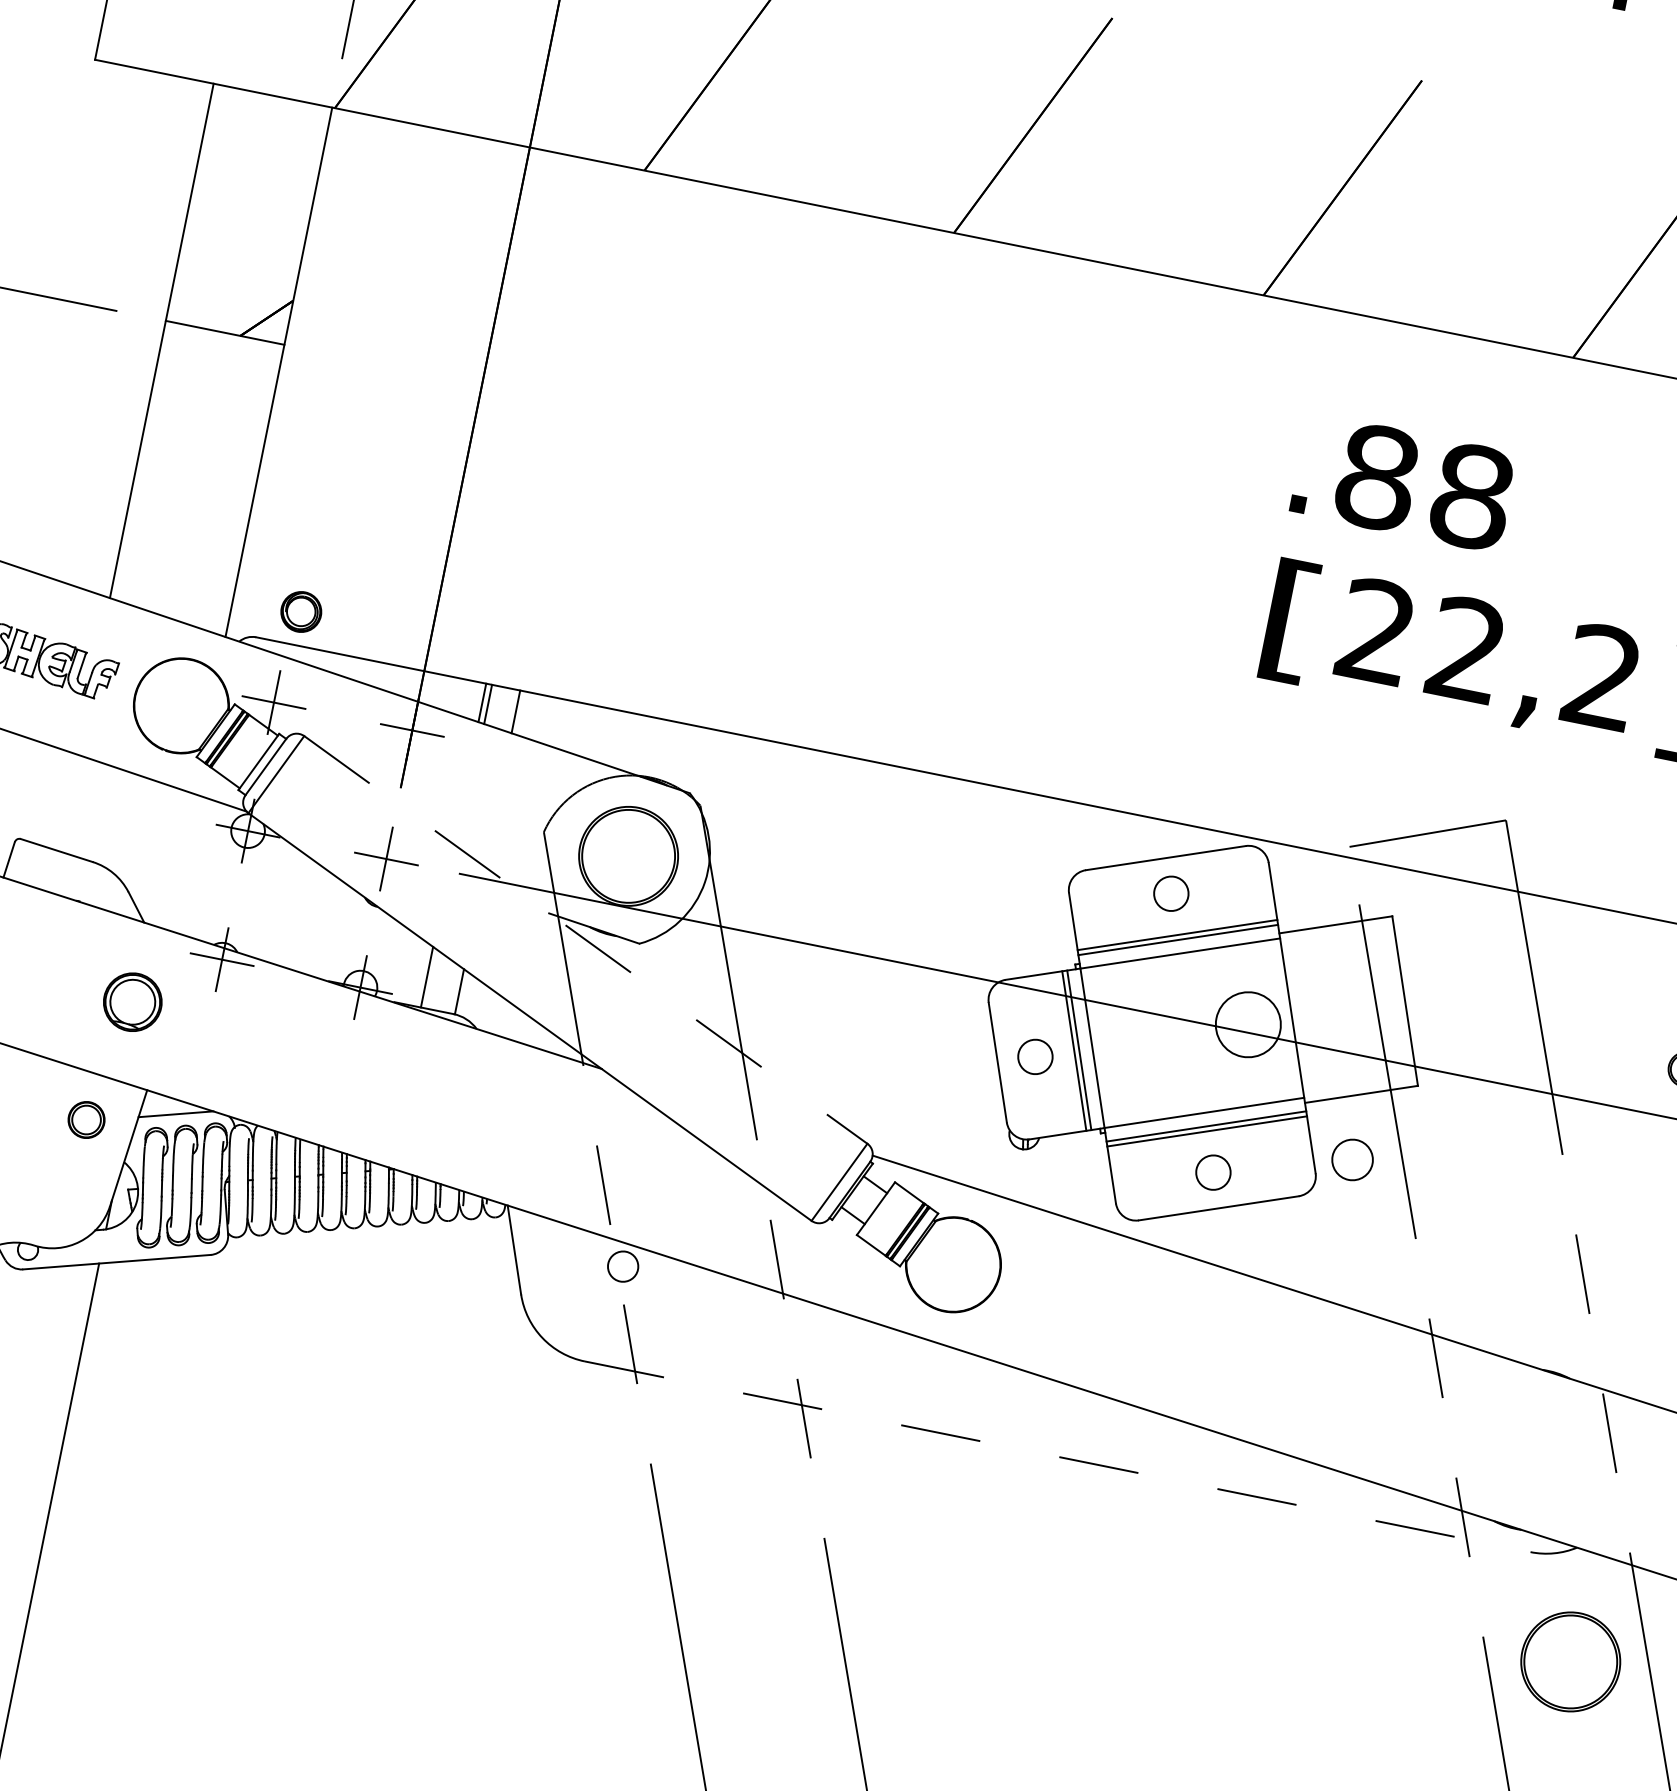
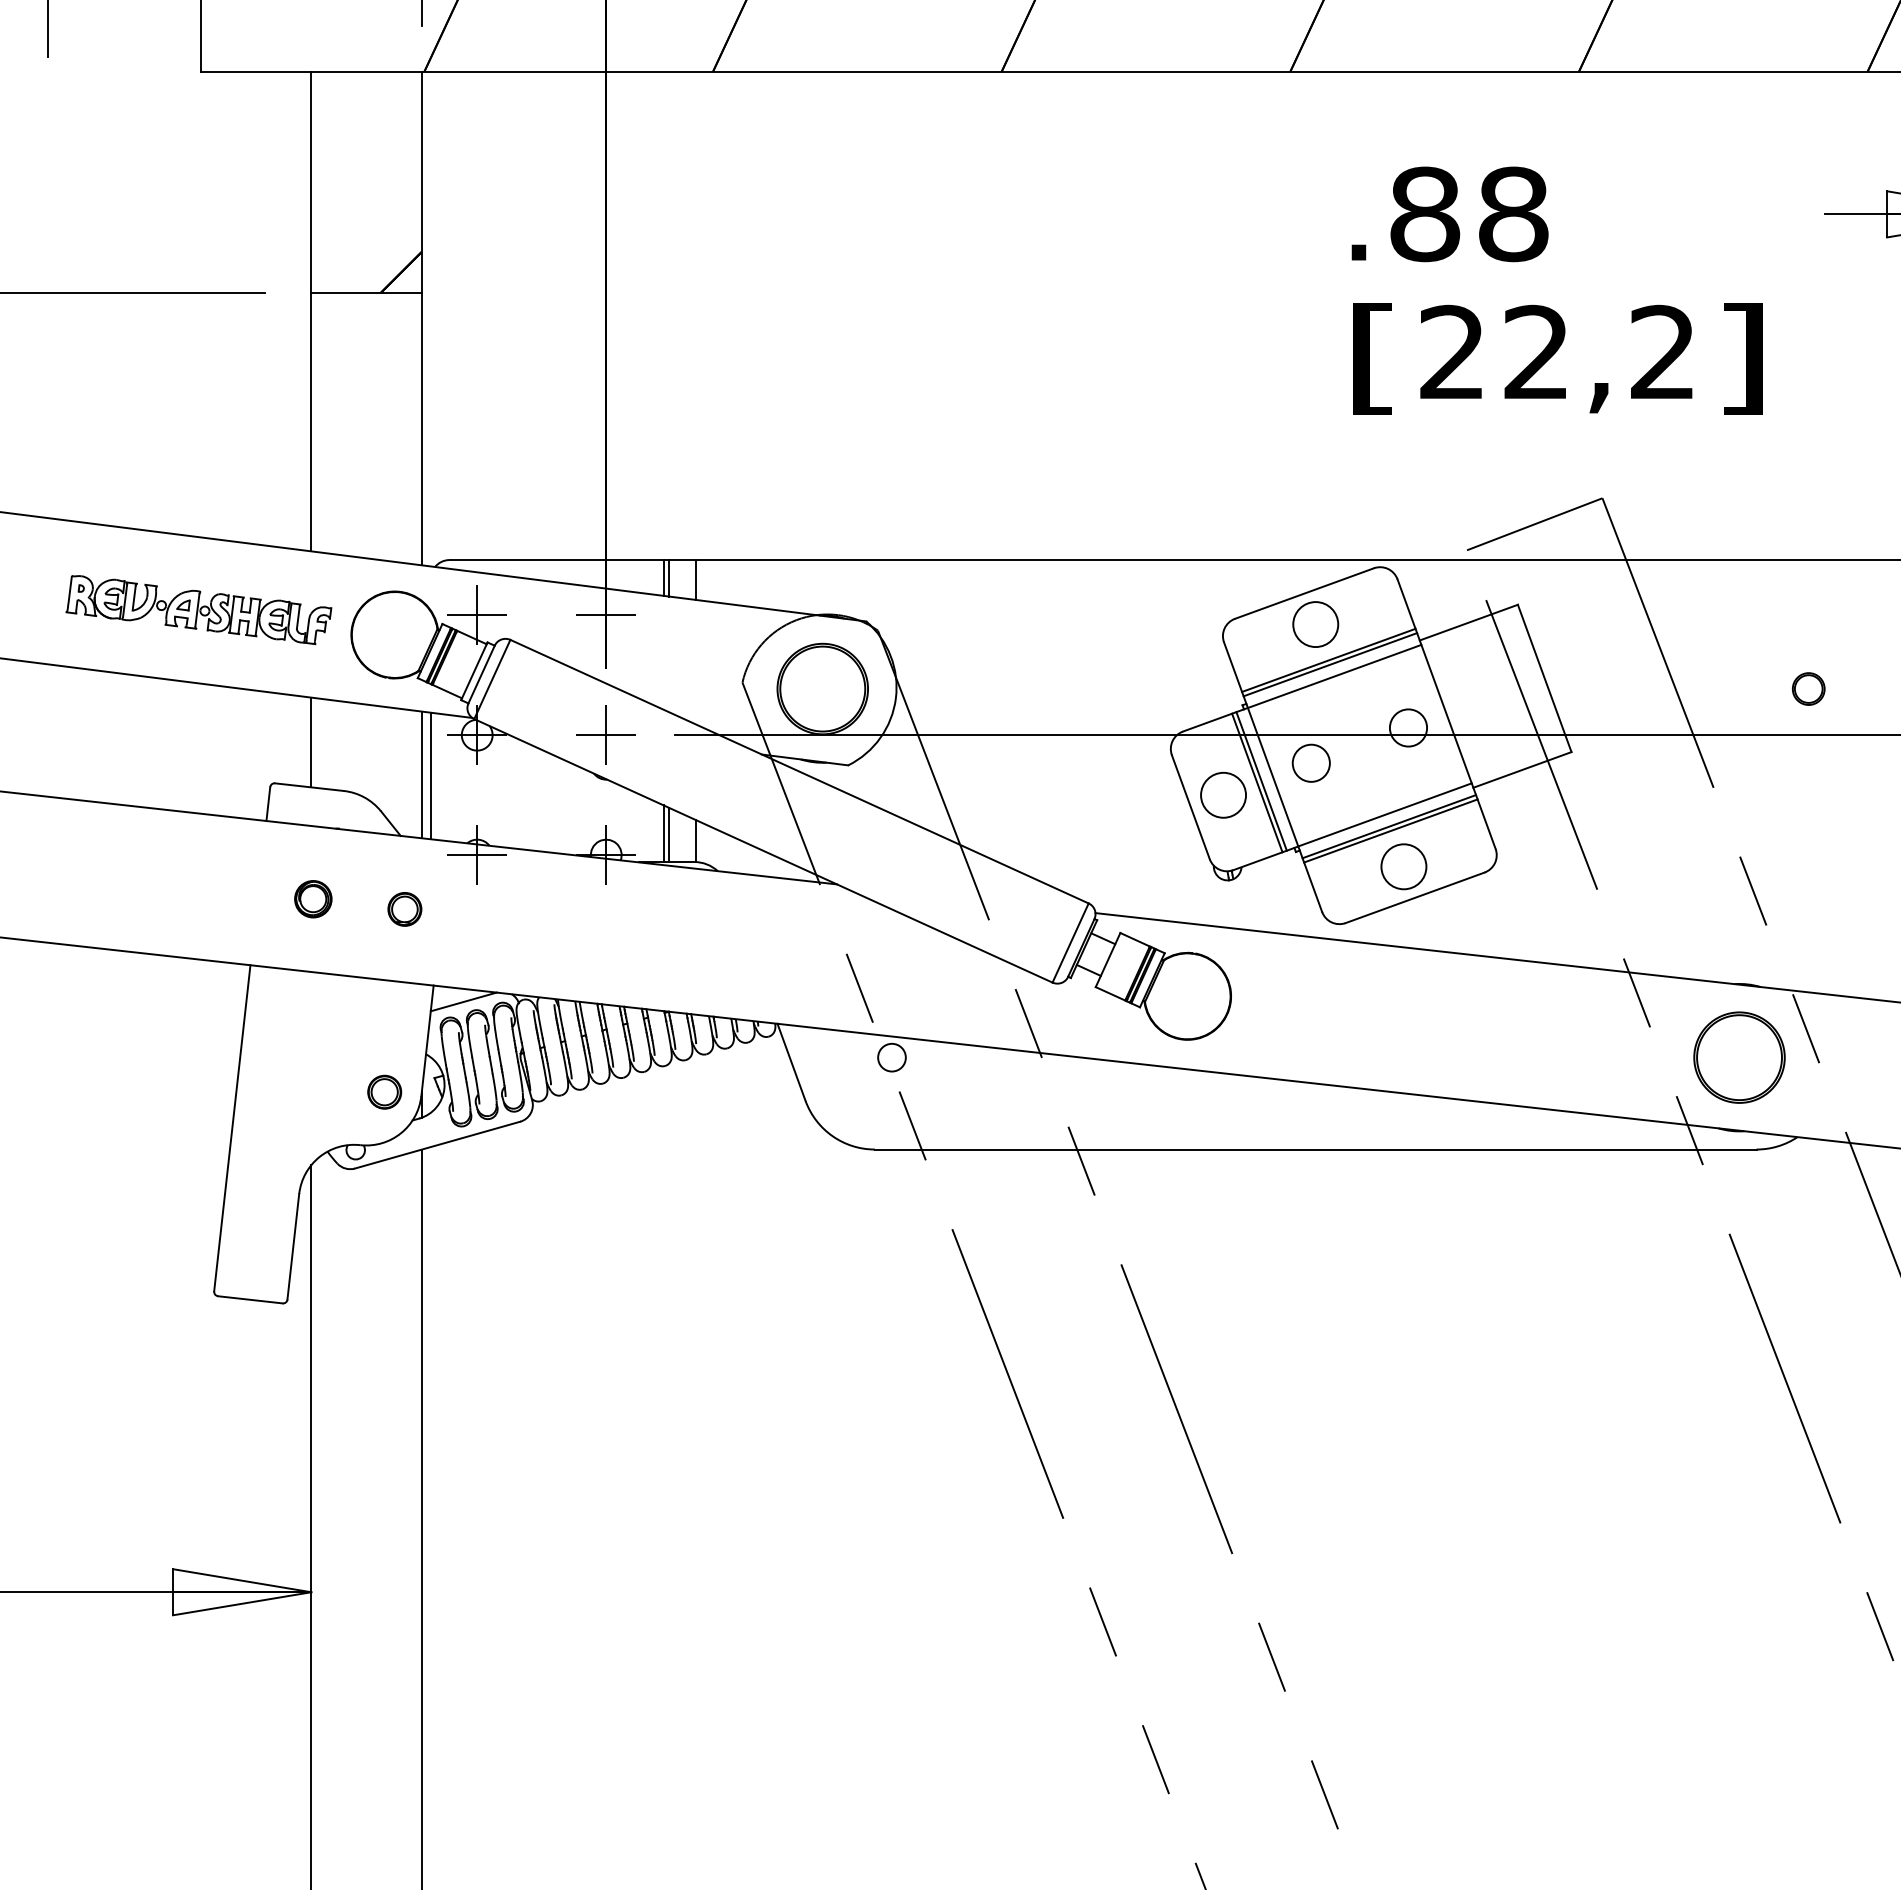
part: (301, 612) -> (313, 899), moved
line: (68, 803) -> (311, 742), added
line: (179, 861) -> (421, 774), added
line: (190, 864) -> (431, 775), added
circle: (1170, 893) -> (1315, 624), size x1.43
line: (585, 939) -> (799, 771), dashed -> solid
line: (432, 979) -> (669, 834), added
part: (132, 1002) -> (404, 909), size x0.62
circle: (1248, 1024) -> (1408, 727), size x0.62
circle: (1035, 1056) -> (1223, 794), size x1.43
part: (86, 1119) -> (384, 1091), moved
circle: (1351, 1158) -> (1310, 762), moved
circle: (1213, 1172) -> (1403, 866), size x1.43
line: (1057, 1456) -> (1315, 1149), dashed -> solid
part: (1570, 1661) -> (1739, 1057), moved

